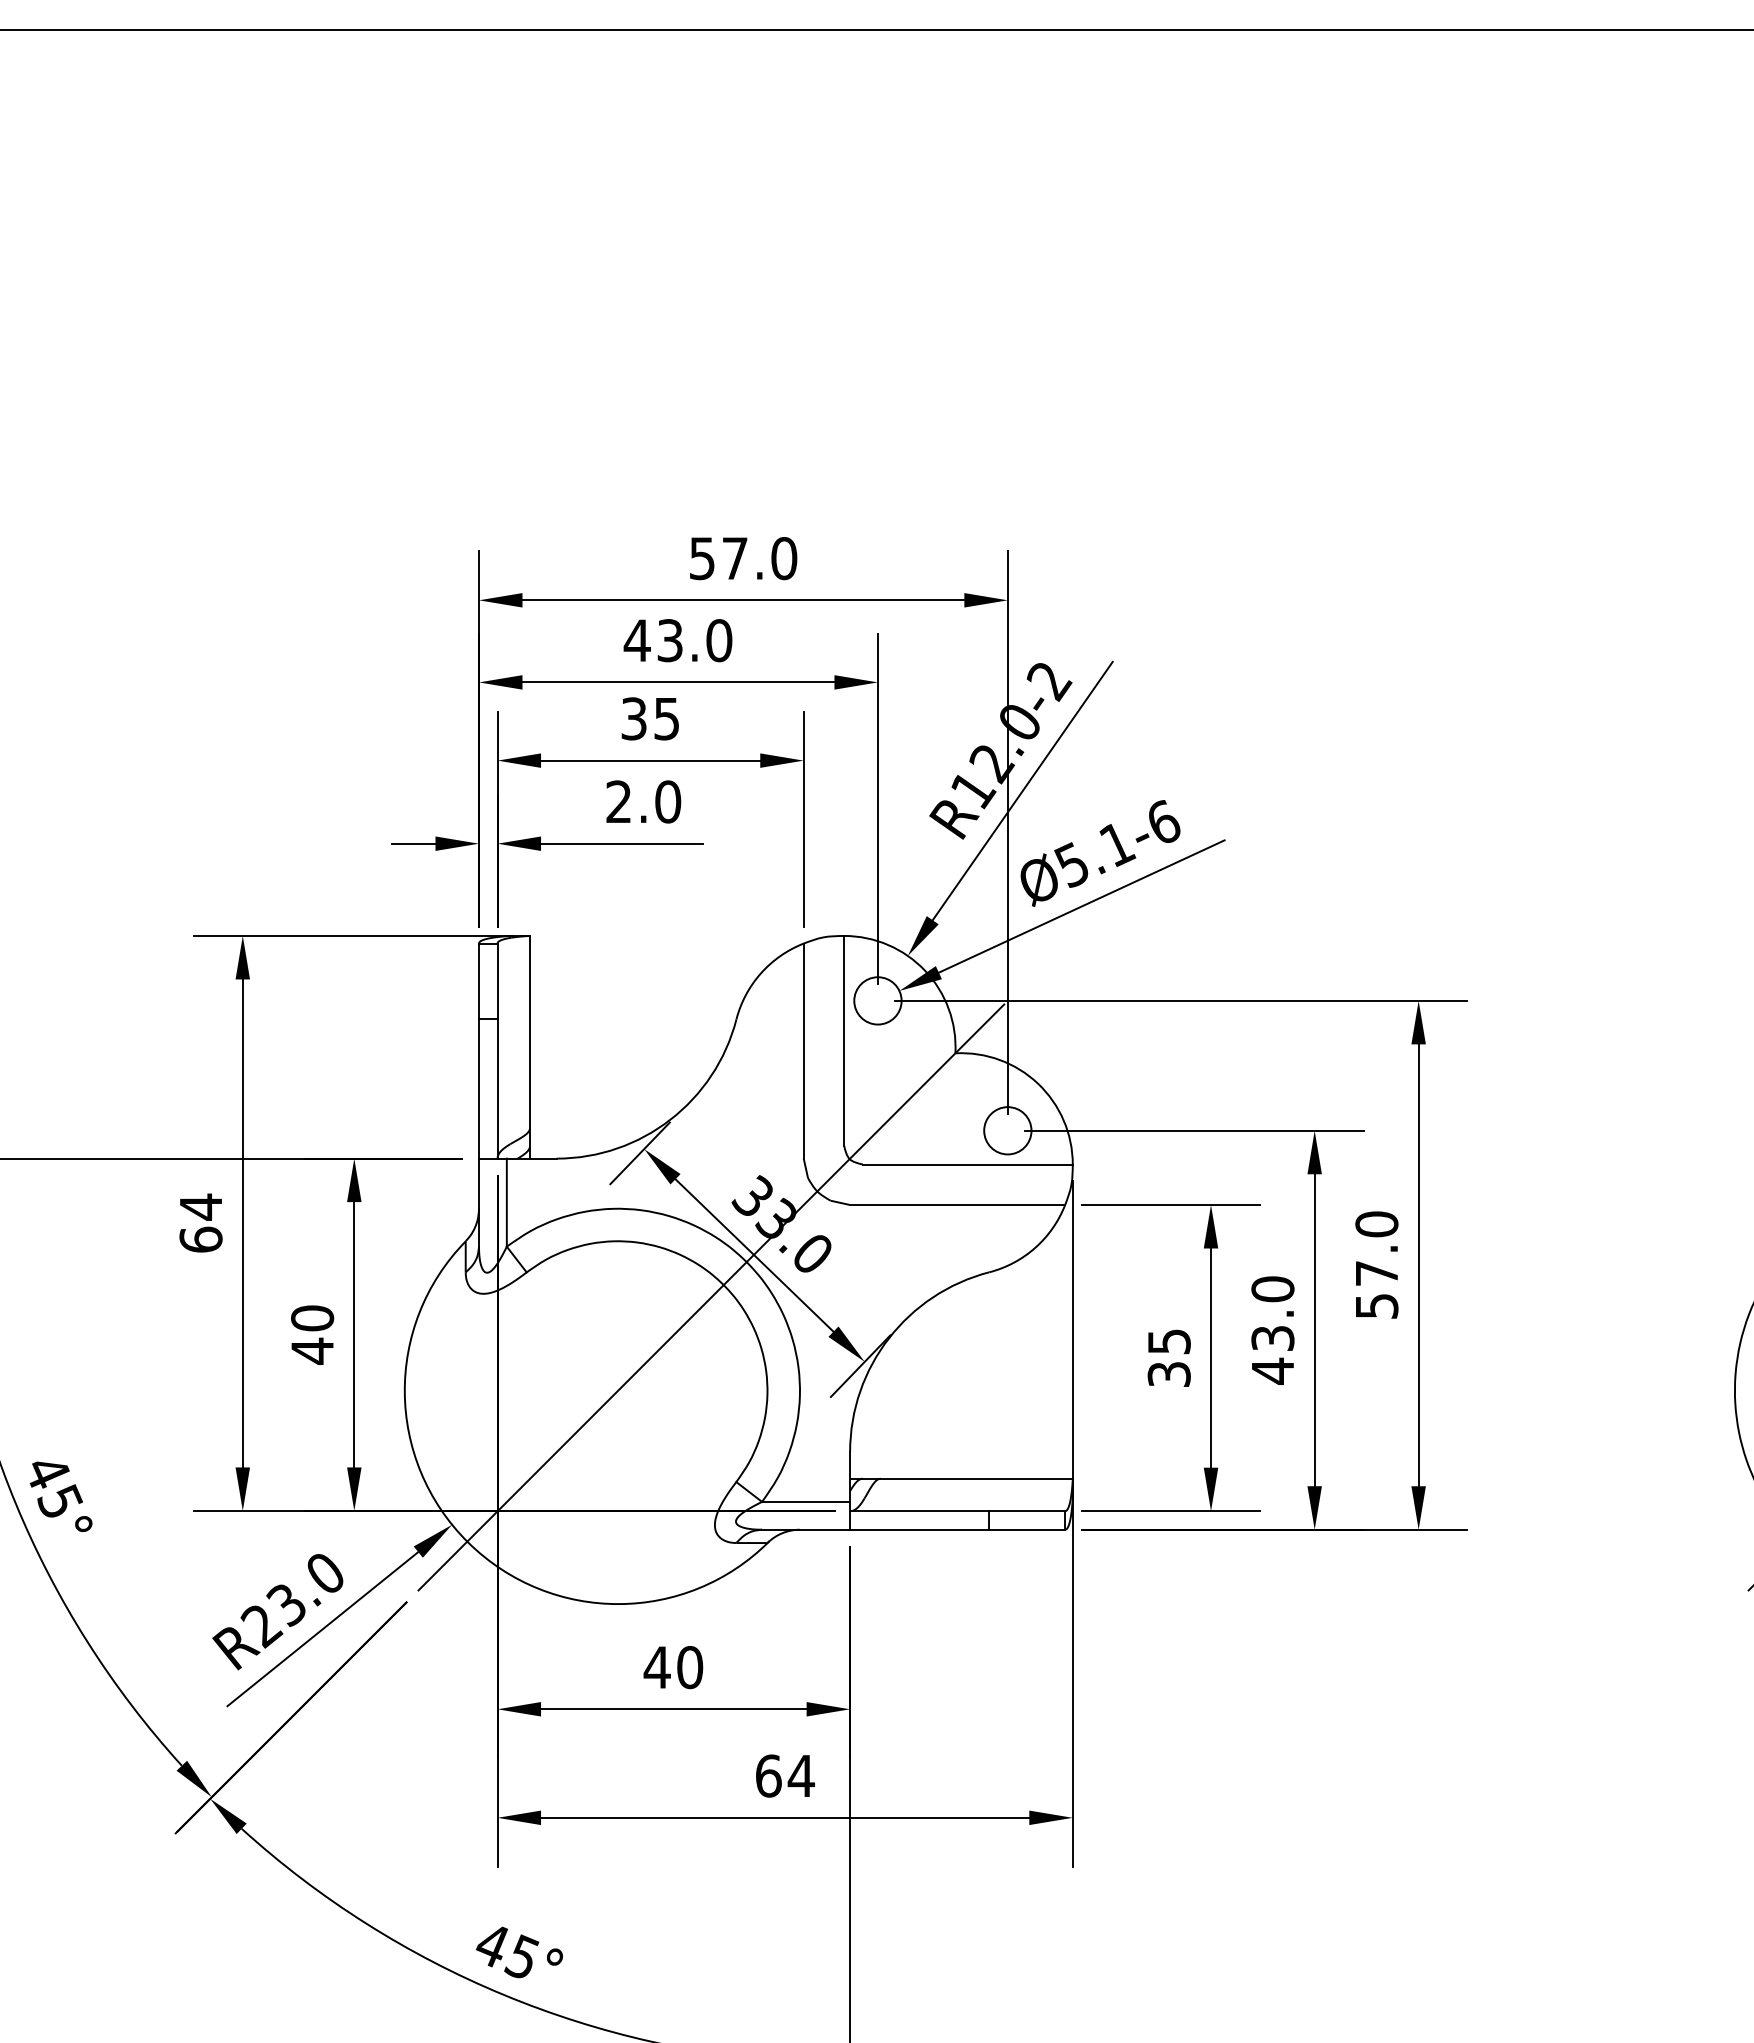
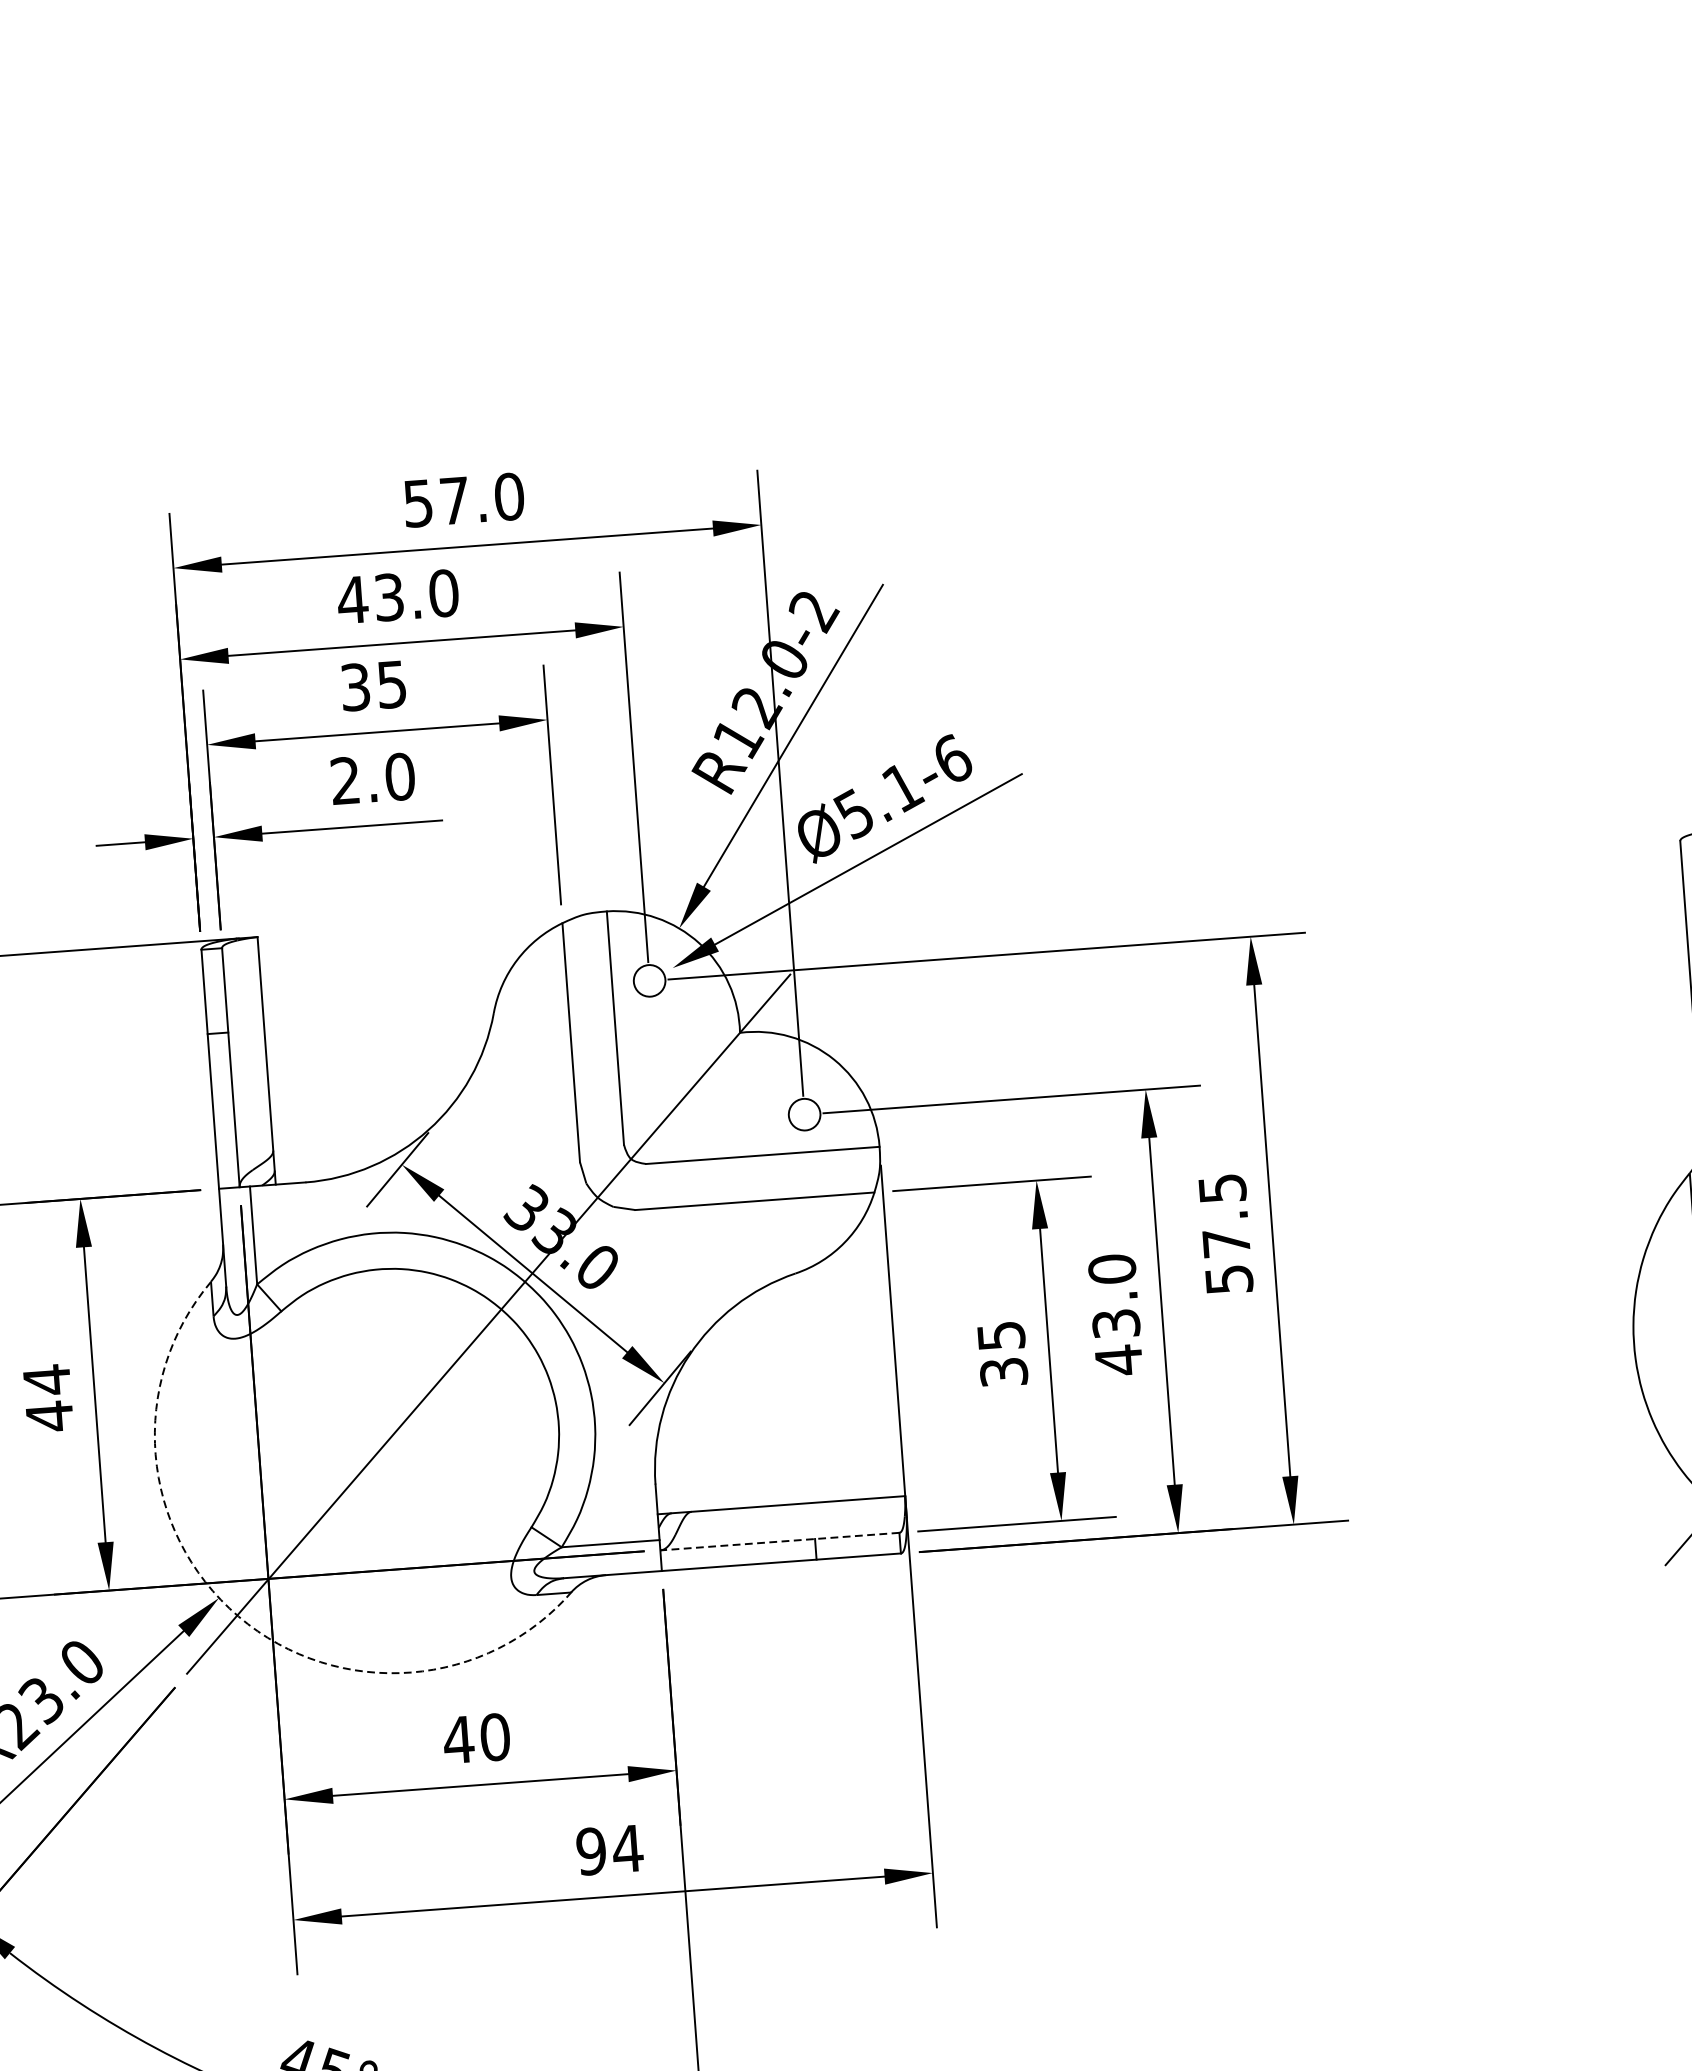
circle: (877, 1000) -> (649, 980), size x0.6
circle: (1007, 1130) -> (804, 1114), size x0.6
text: (1376, 1224) -> (1222, 1188), 57.0 -> 57.5
text: (312, 1318) -> (47, 1380), 40 -> 44
line: (957, 1511) -> (779, 1541), solid -> dashed
arc: (468, 1542) -> (238, 1616), solid -> dashed
text: (768, 1775) -> (591, 1850), 64 -> 94

